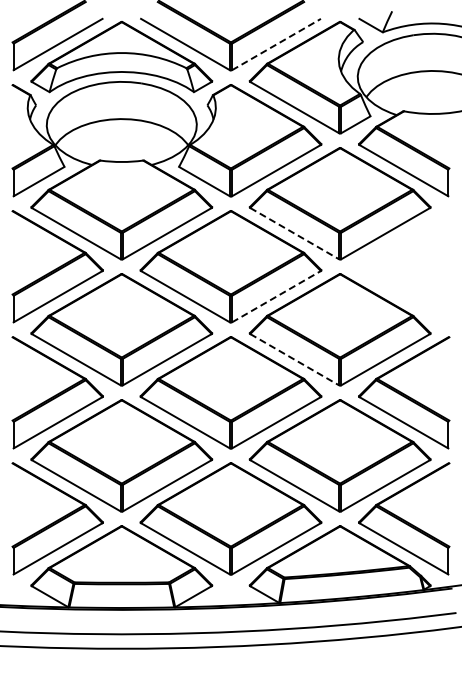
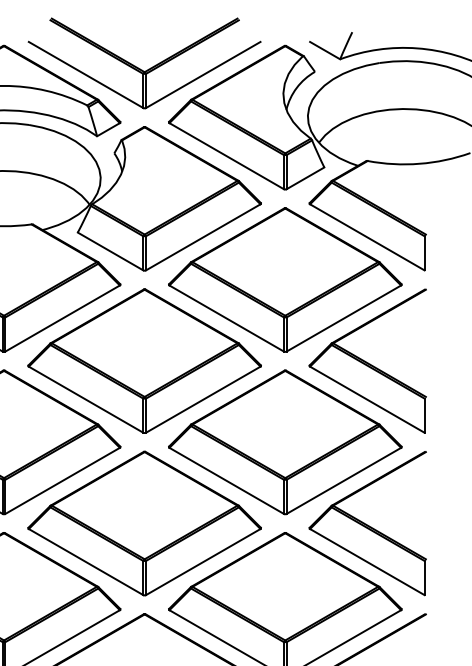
line: (276, 44) -> (203, 74), dashed -> solid
line: (295, 233) -> (227, 318), dashed -> solid
part: (404, 266) -> (368, 360), added
line: (276, 296) -> (203, 399), dashed -> solid
line: (295, 359) -> (227, 480), dashed -> solid

